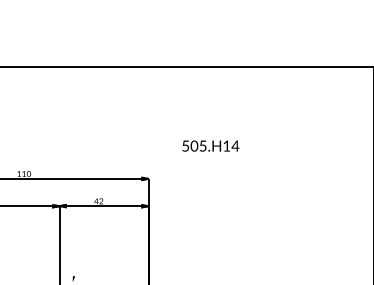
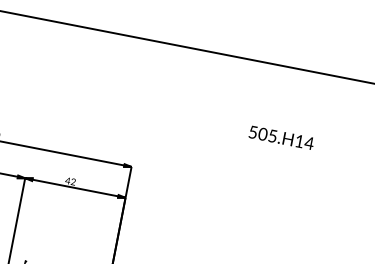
text: (210, 145) -> (281, 137), moved

